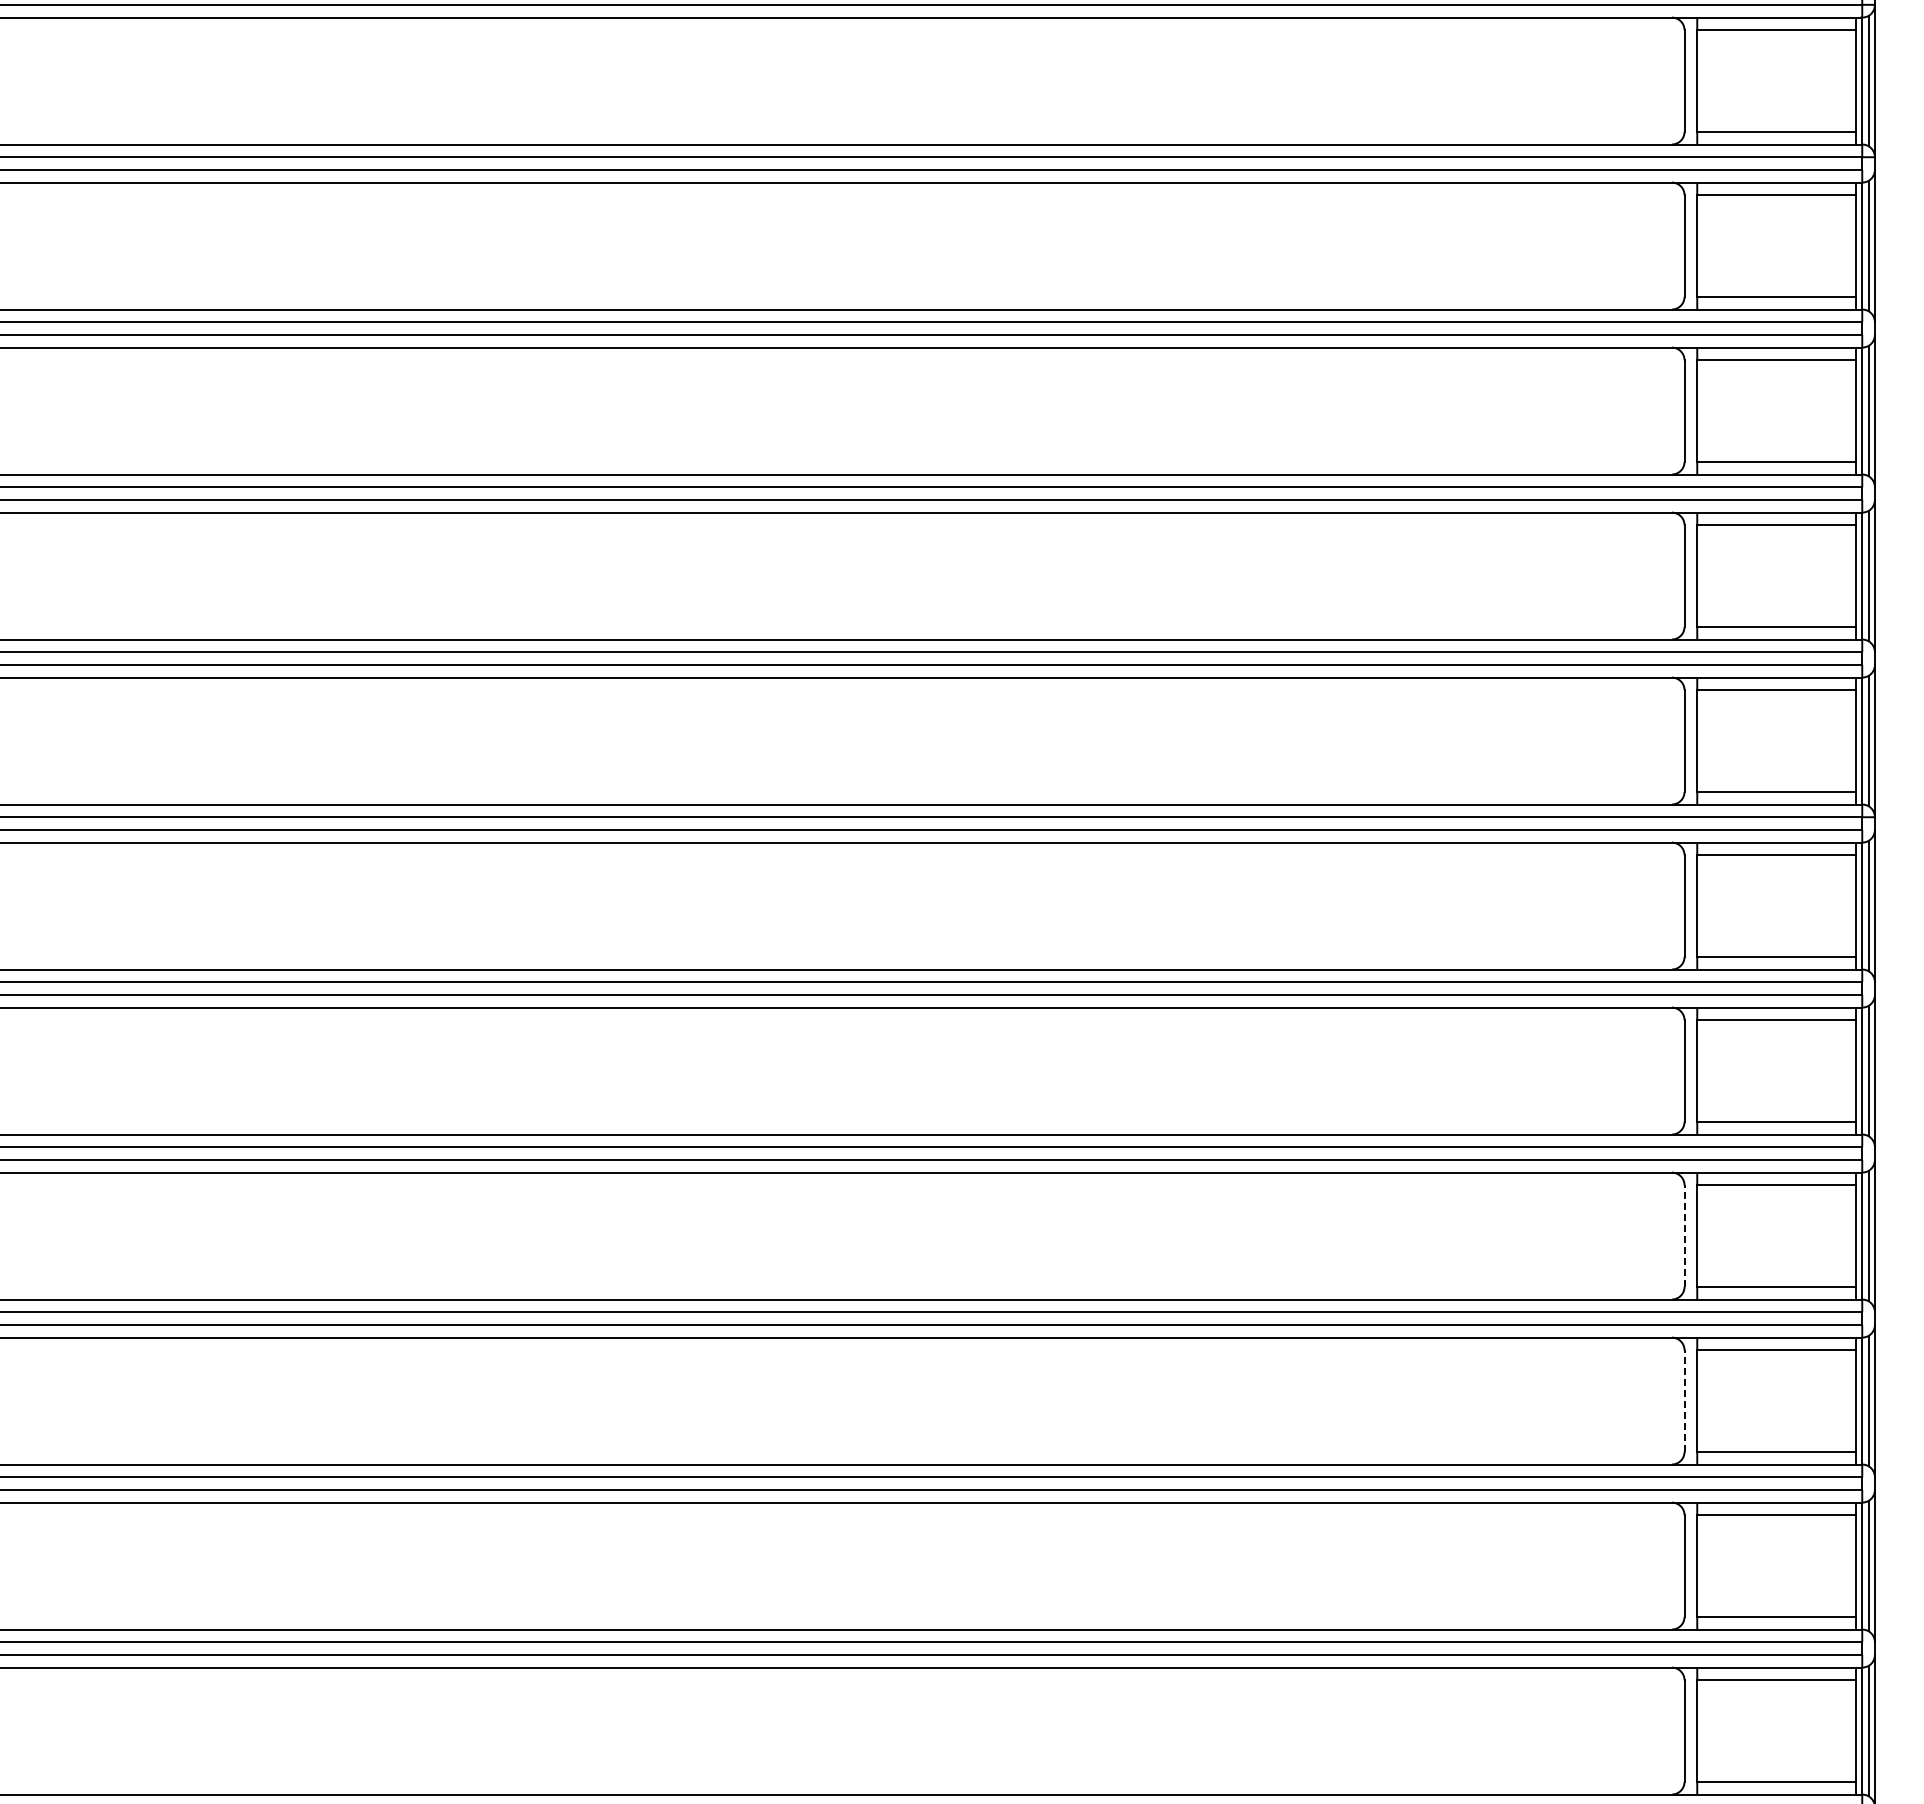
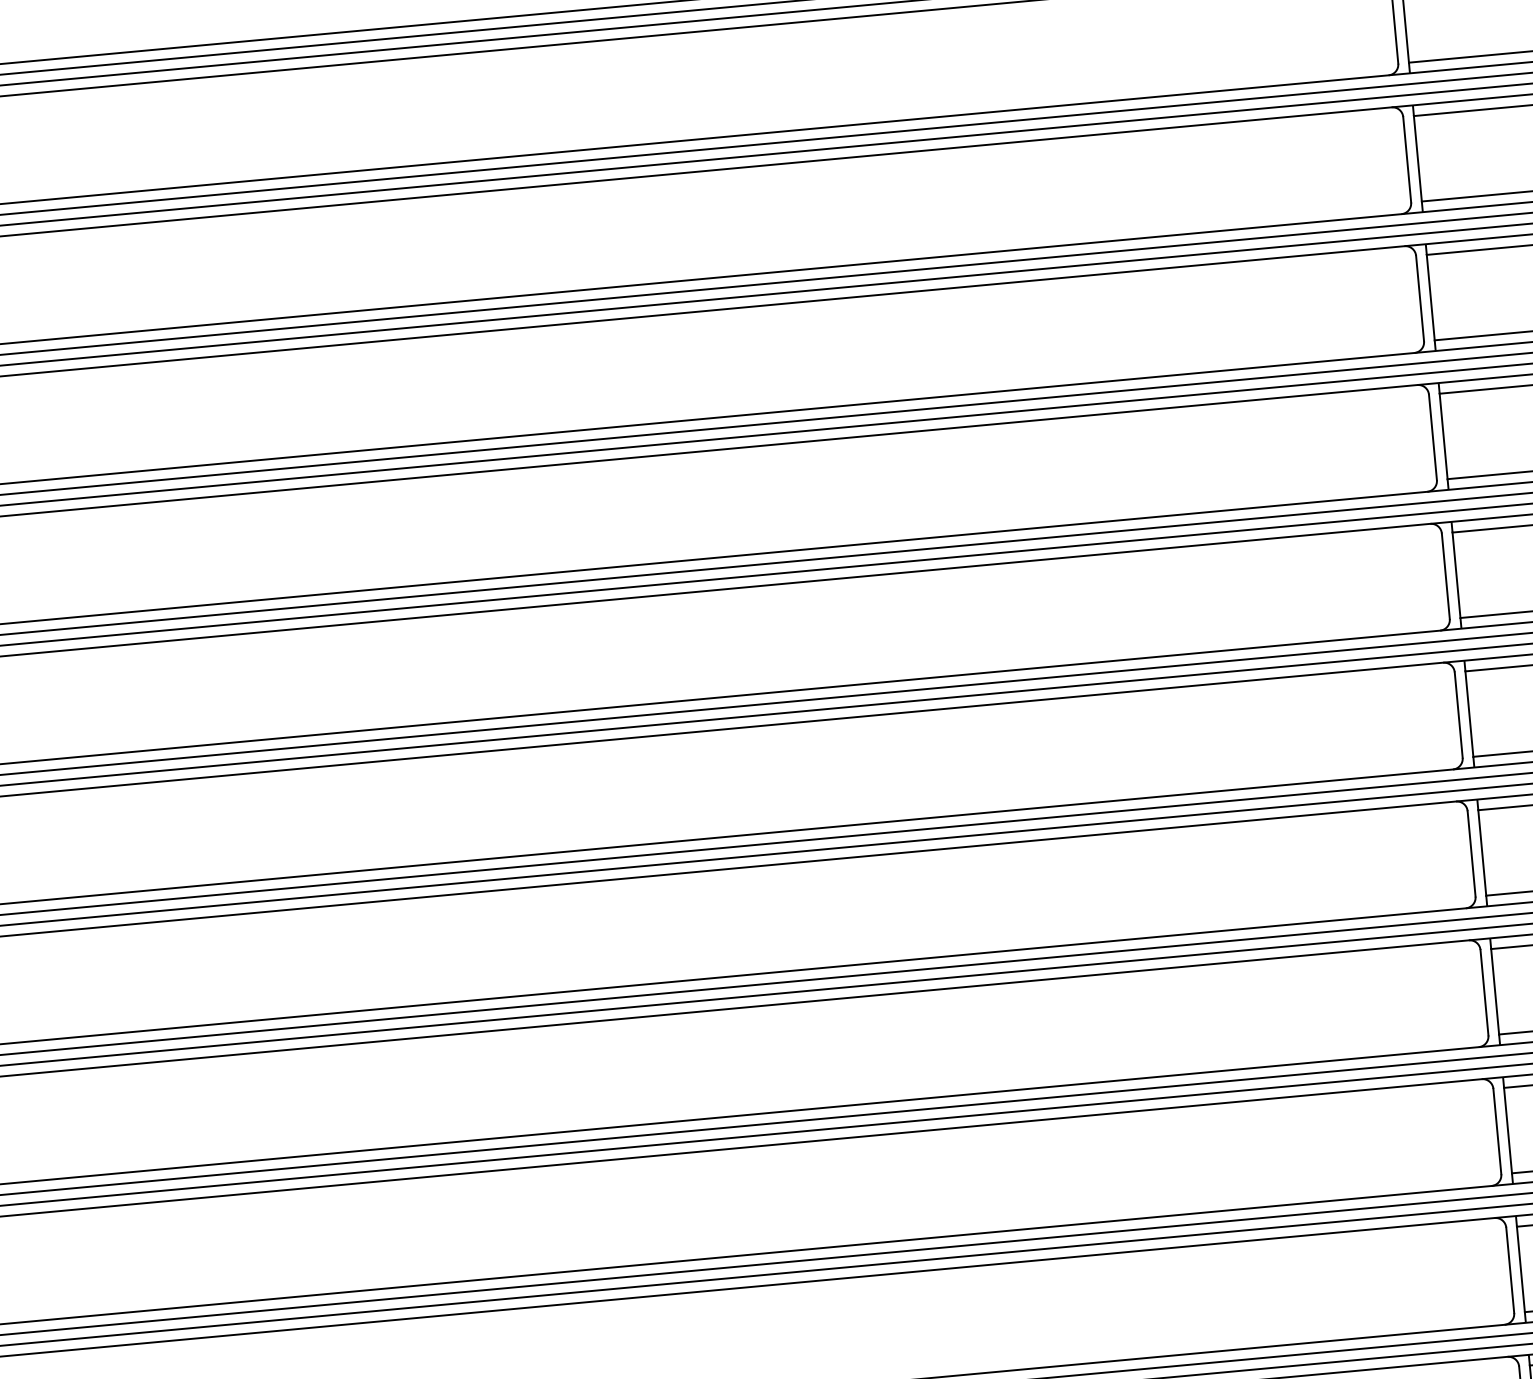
line: (1684, 1236) -> (1484, 993), dashed -> solid
line: (1684, 1401) -> (1497, 1131), dashed -> solid

